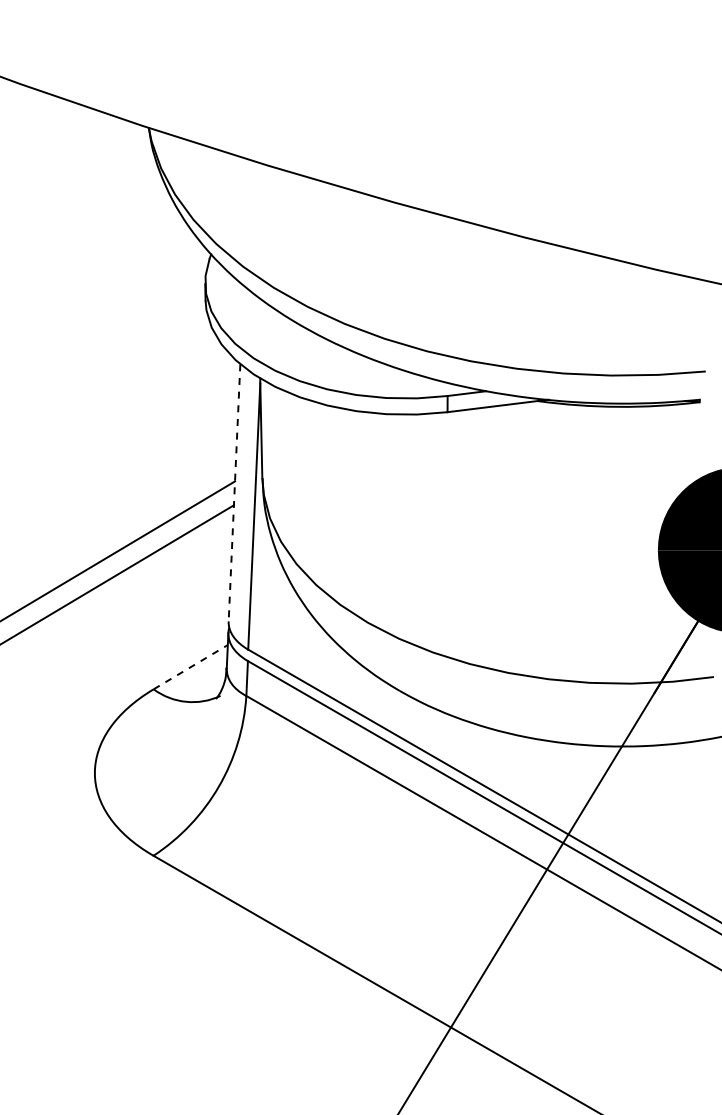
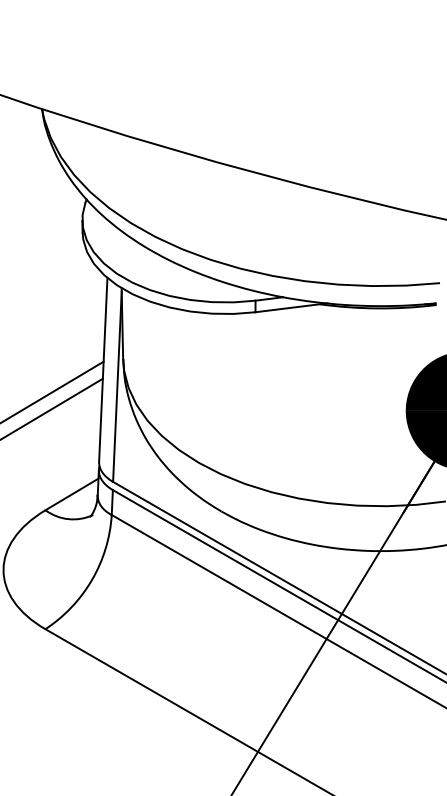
line: (234, 492) -> (103, 369), dashed -> solid
line: (191, 666) -> (72, 493), dashed -> solid

